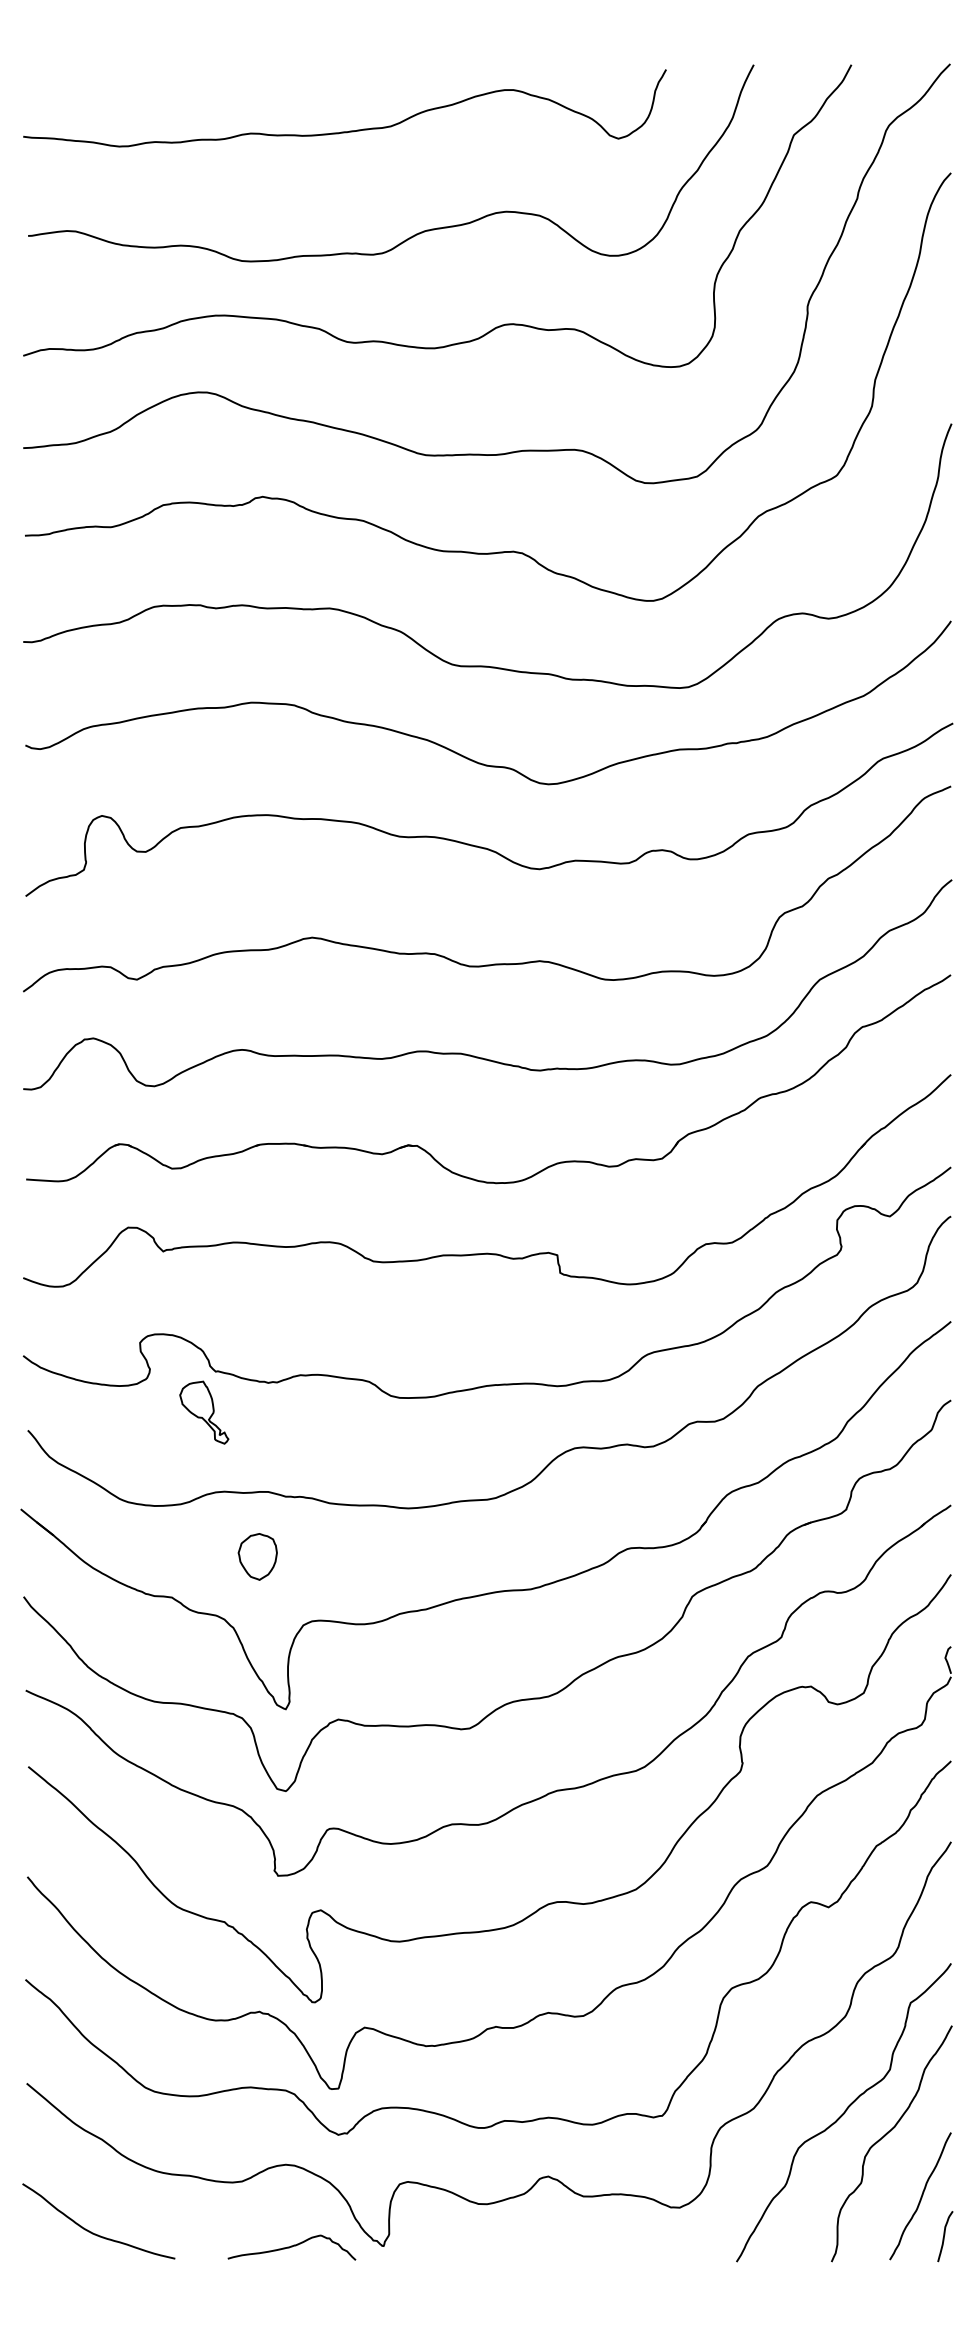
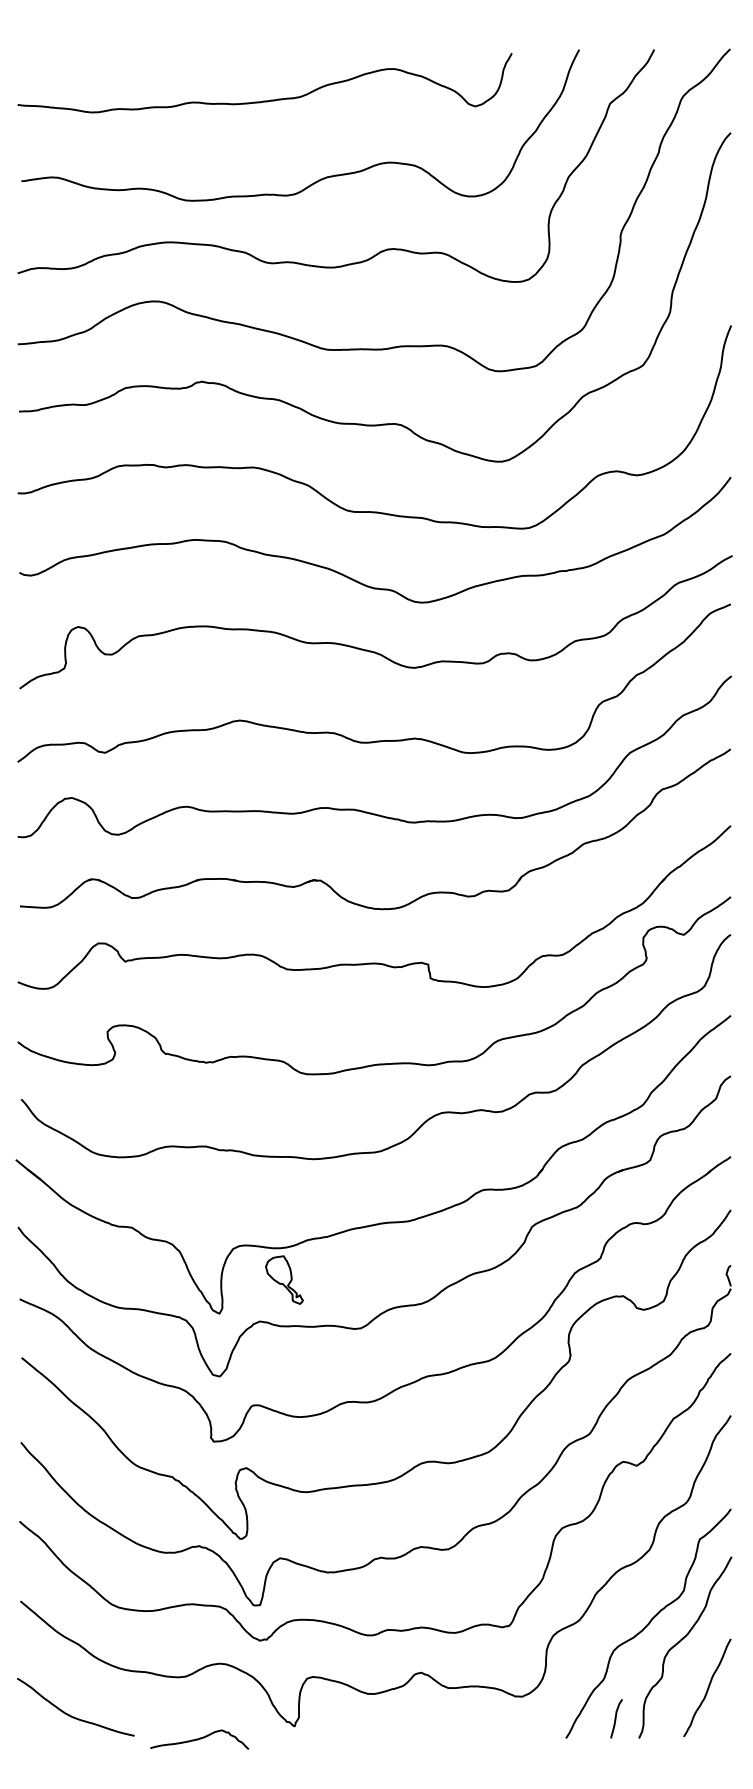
part: (204, 1412) -> (284, 1279), moved
part: (257, 1556) -> (197, 1196), removed
curve: (945, 2235) -> (616, 1718), moved
curve: (291, 2247) -> (199, 1739), moved

